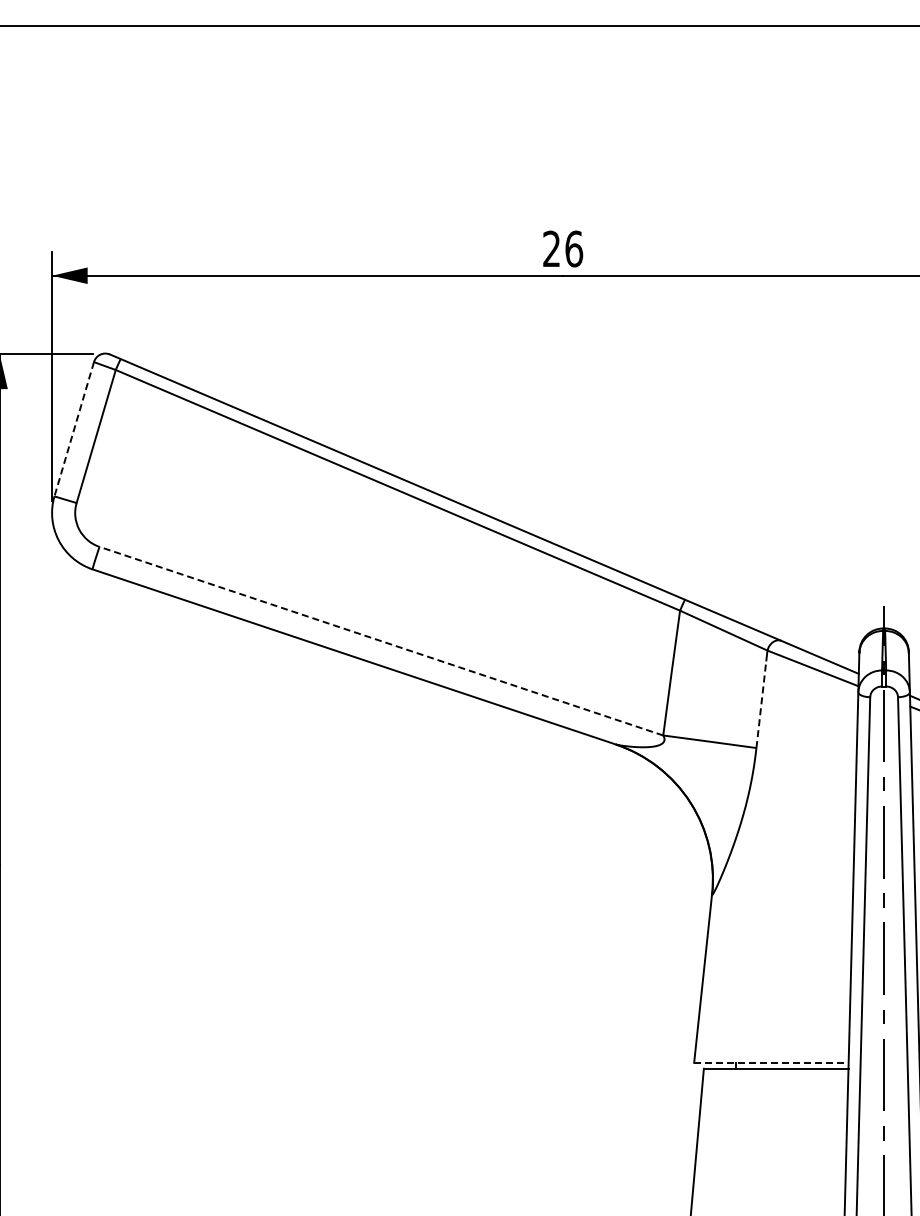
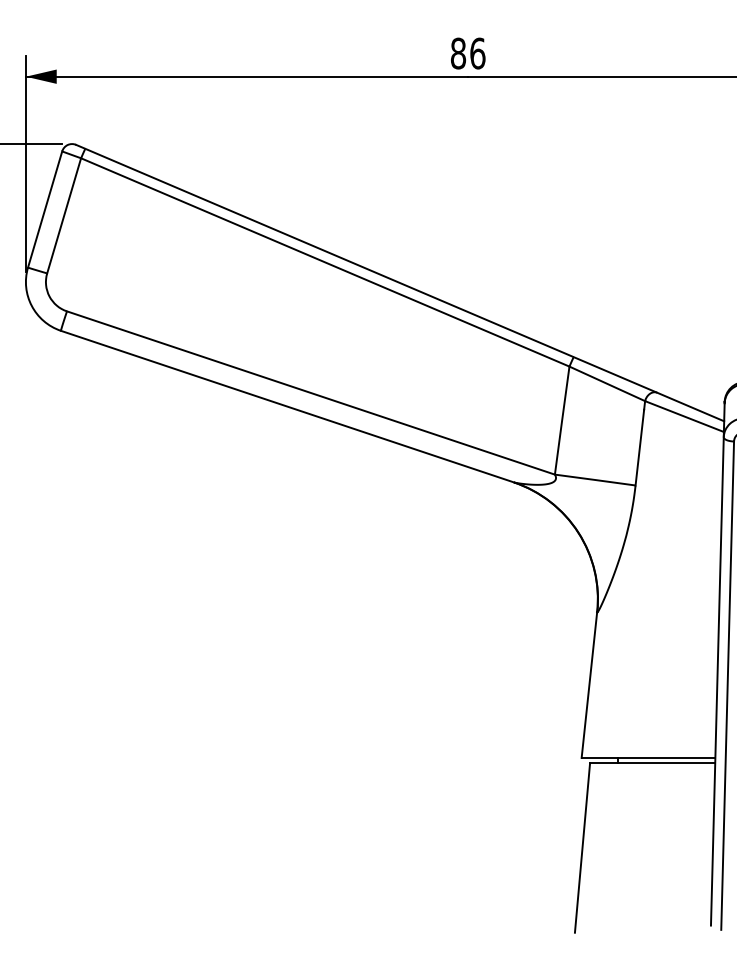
text: (551, 248) -> (458, 53), 26 -> 86
line: (74, 429) -> (45, 209), dashed -> solid
line: (380, 641) -> (310, 393), dashed -> solid
line: (761, 703) -> (639, 446), dashed -> solid
line: (771, 1062) -> (648, 757), dashed -> solid

